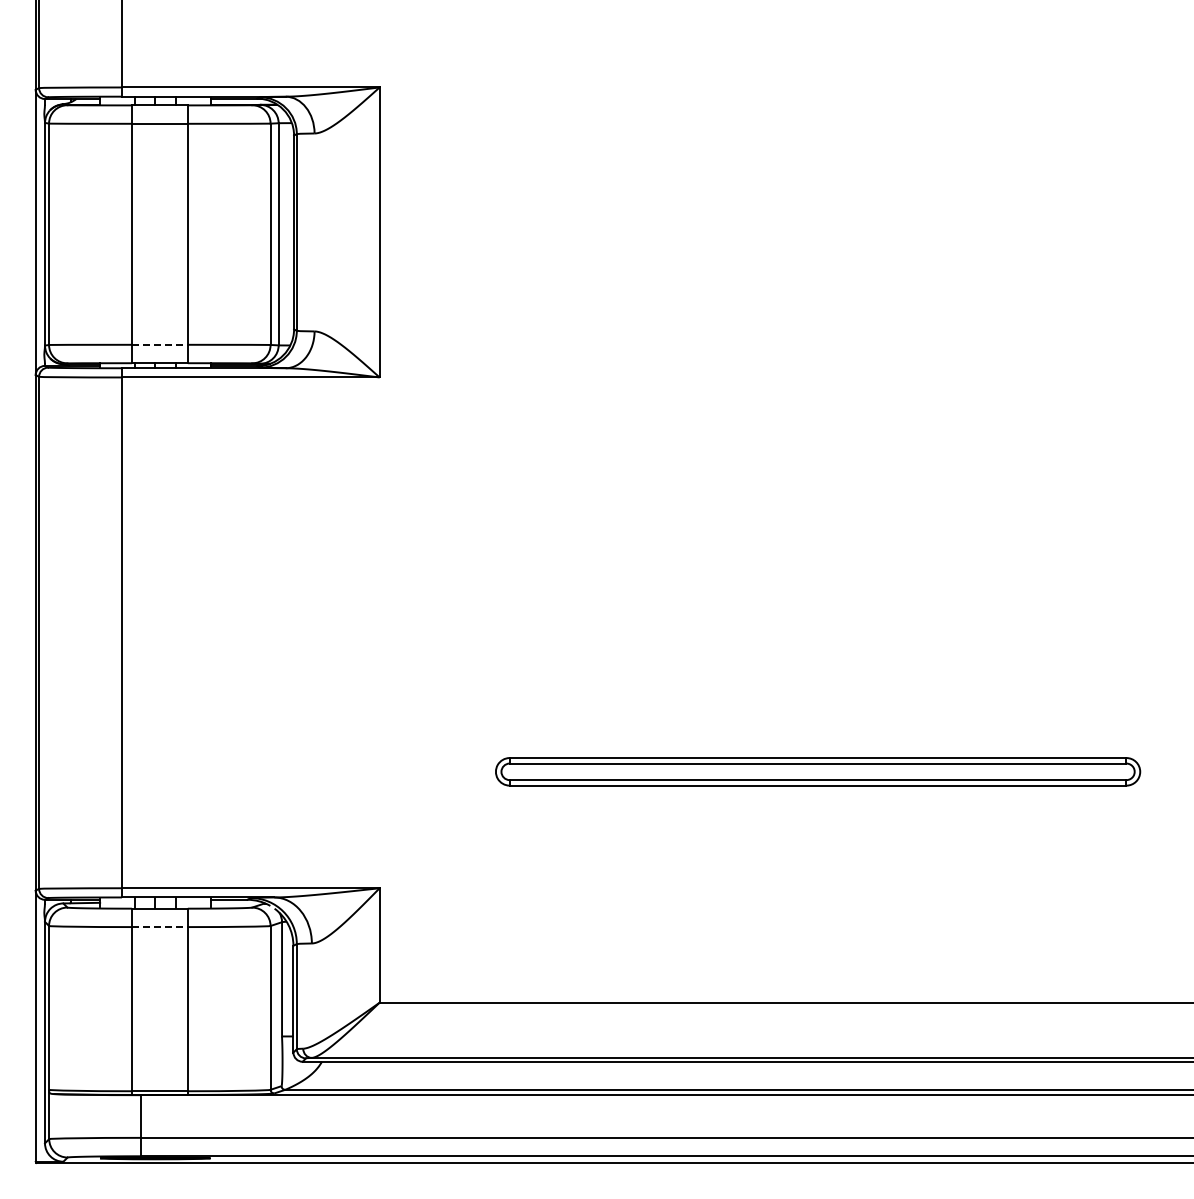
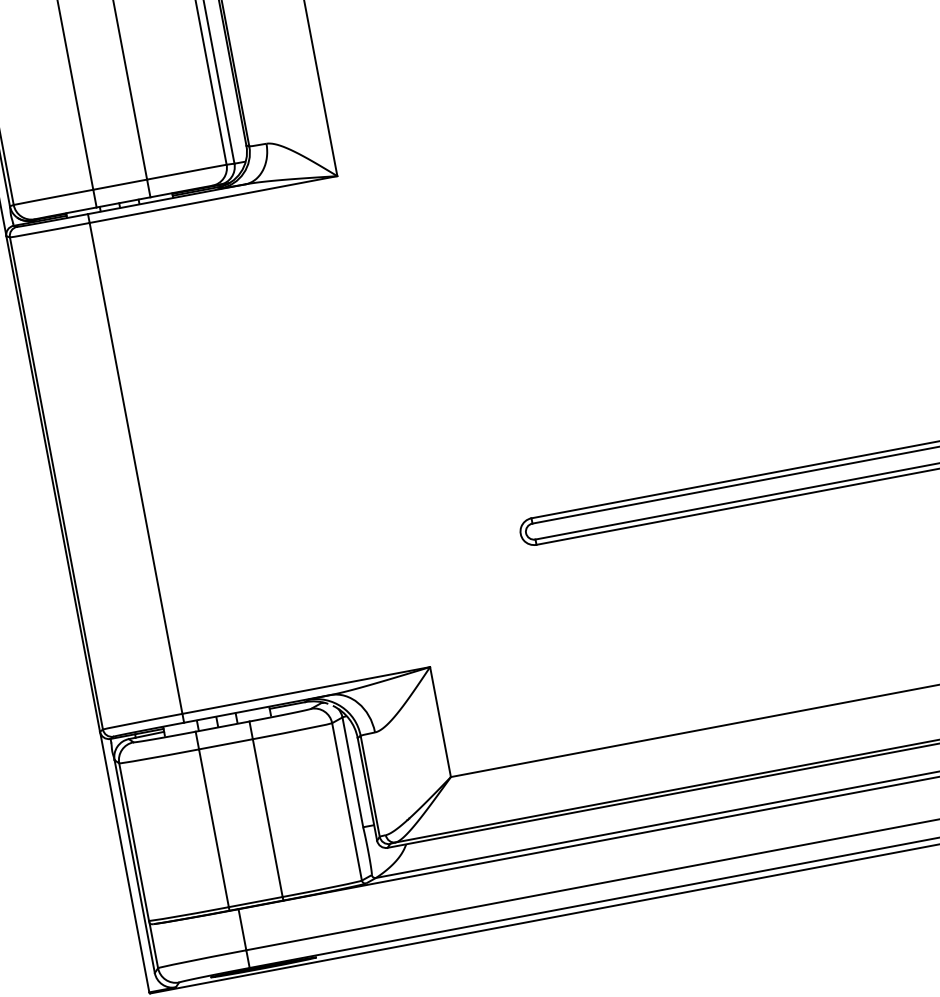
line: (159, 344) -> (119, 184), dashed -> solid
line: (159, 927) -> (225, 744), dashed -> solid

